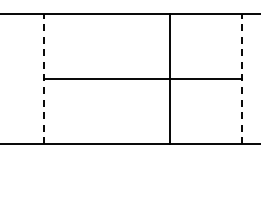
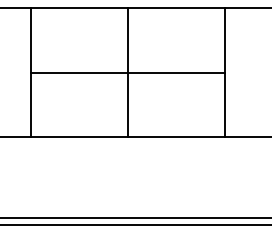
line: (44, 78) -> (30, 72), dashed -> solid
line: (169, 78) -> (127, 72), moved
line: (241, 78) -> (225, 72), dashed -> solid

